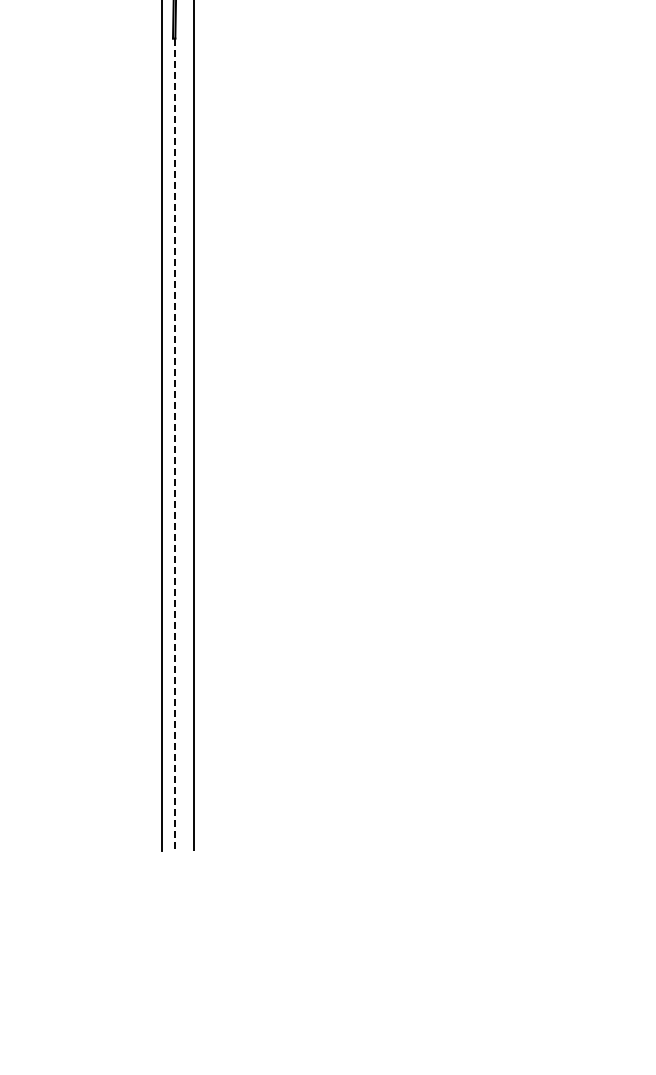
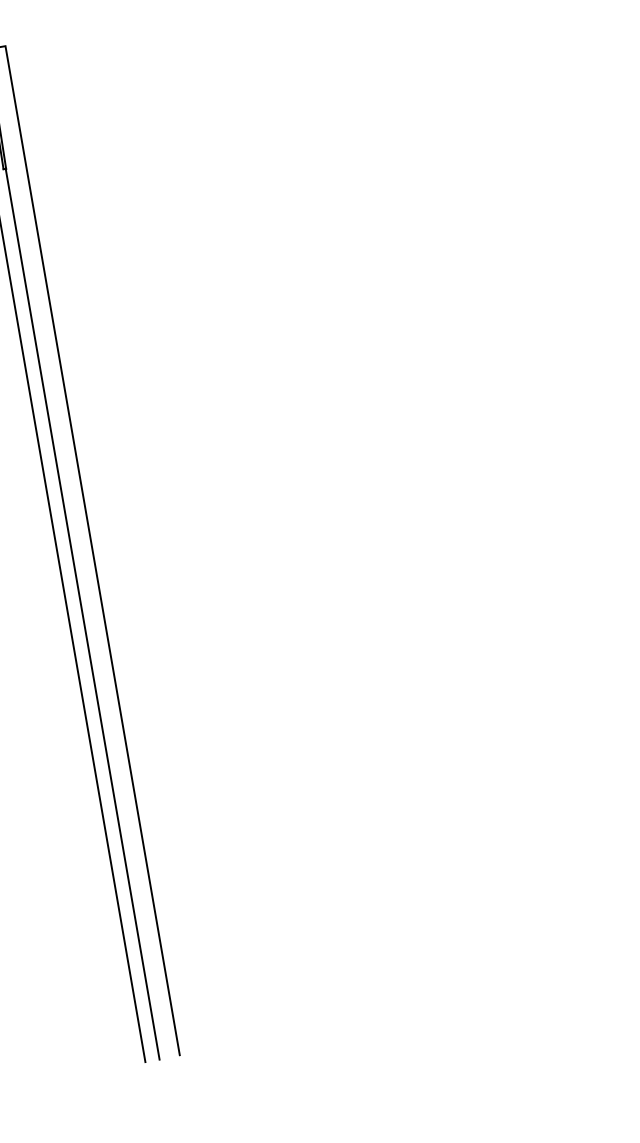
line: (174, 445) -> (82, 614), dashed -> solid

